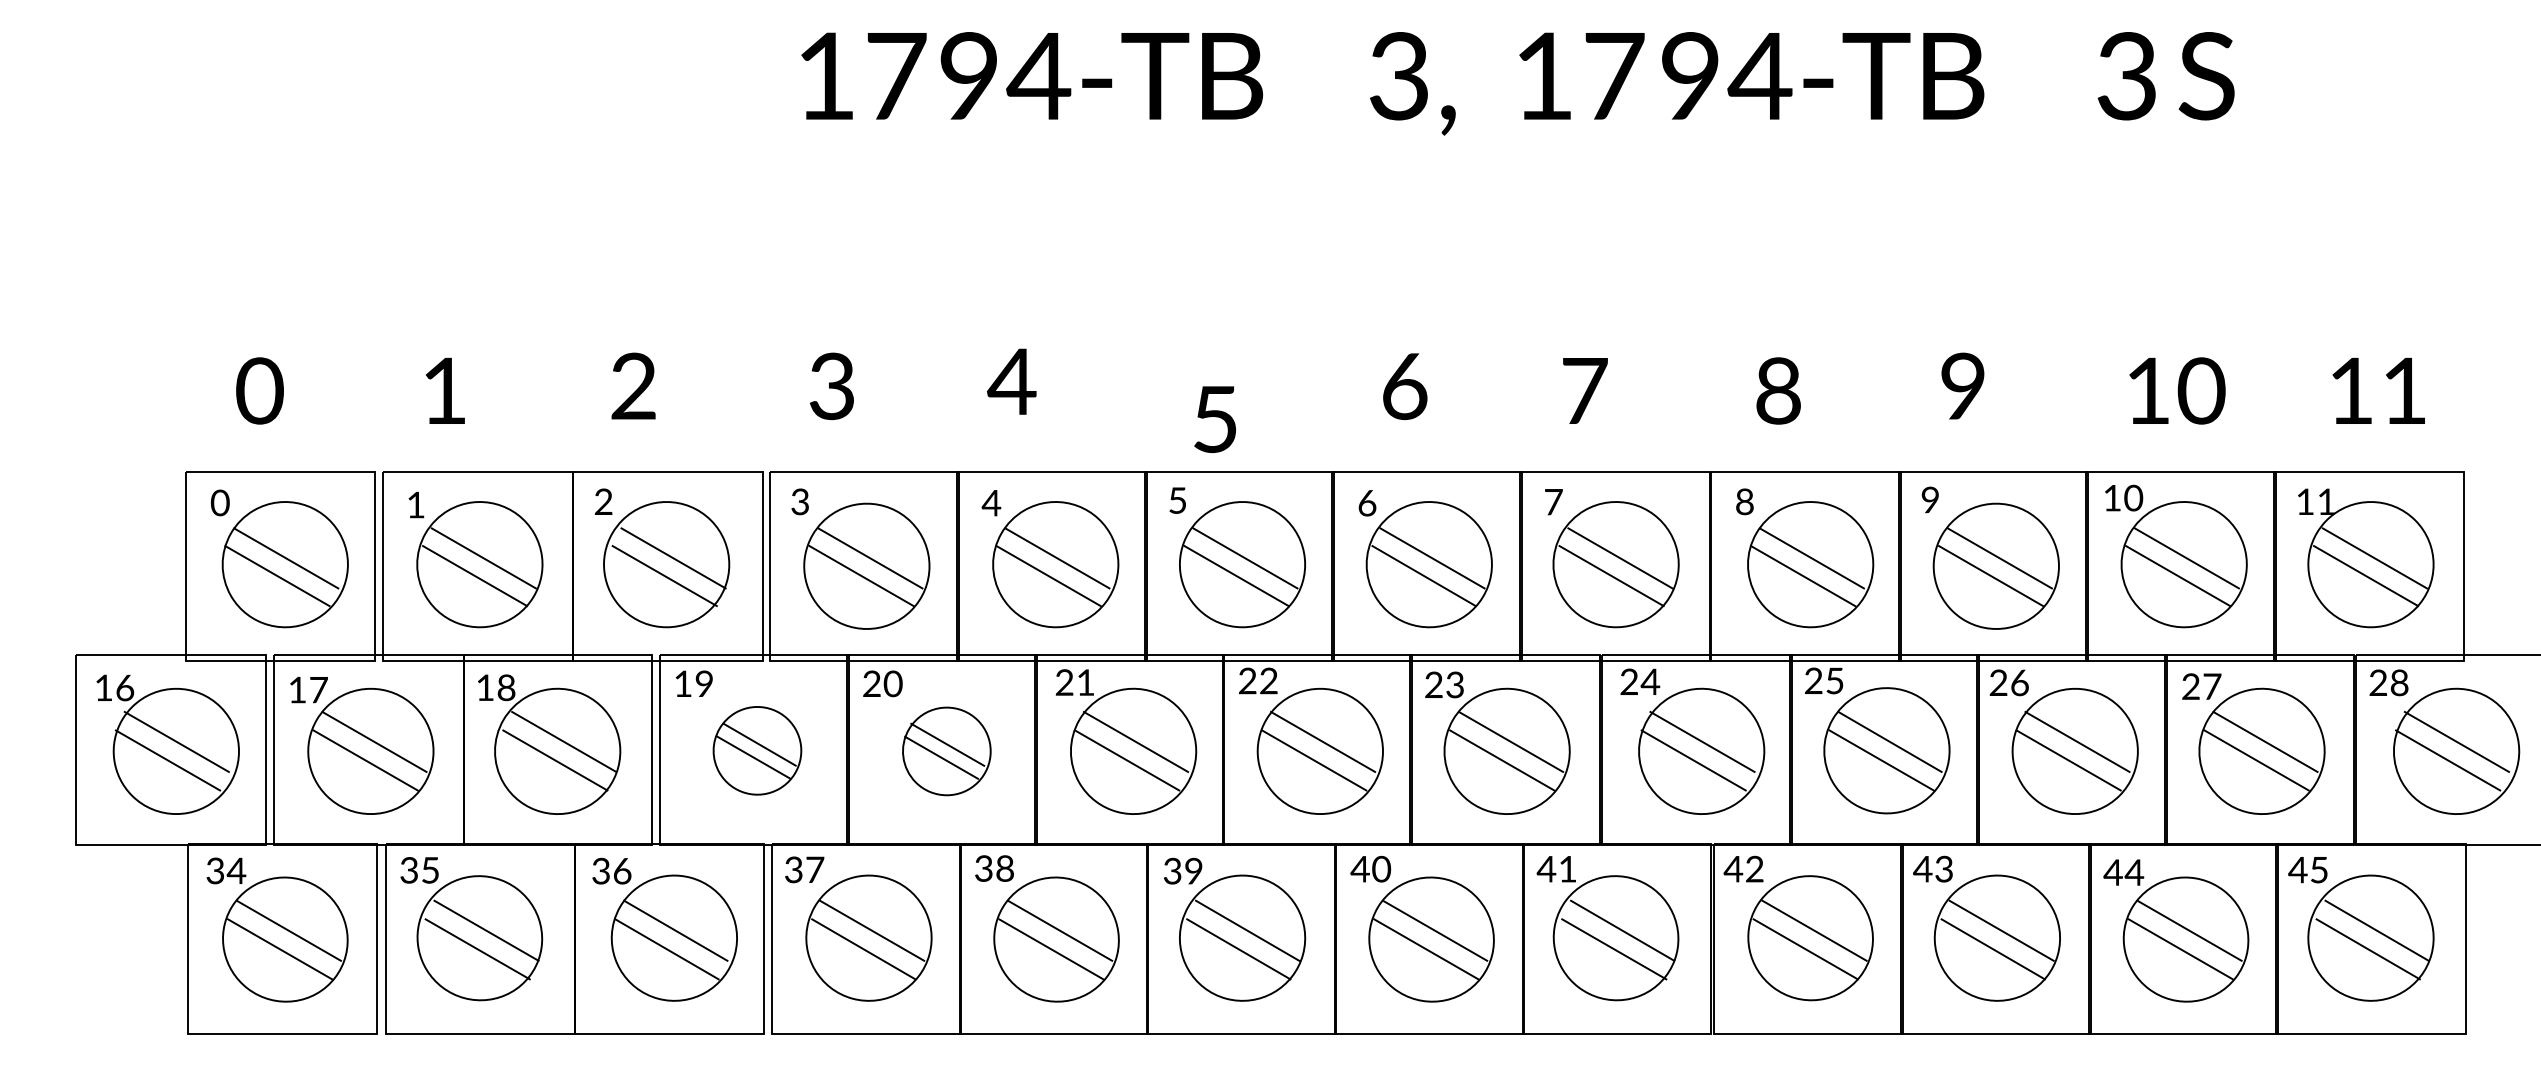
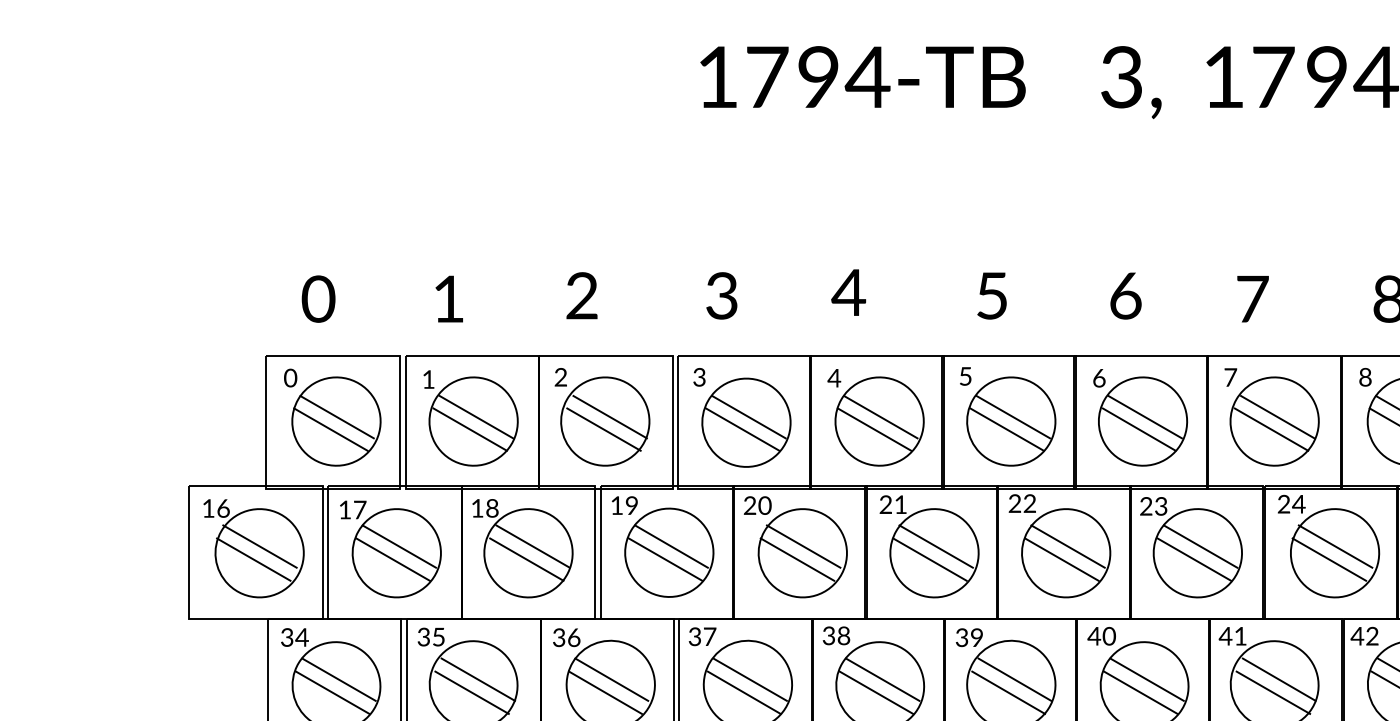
text: (1214, 419) -> (991, 295), moved
part: (757, 750) -> (669, 552), size x1.43
part: (946, 751) -> (802, 553), size x1.43

